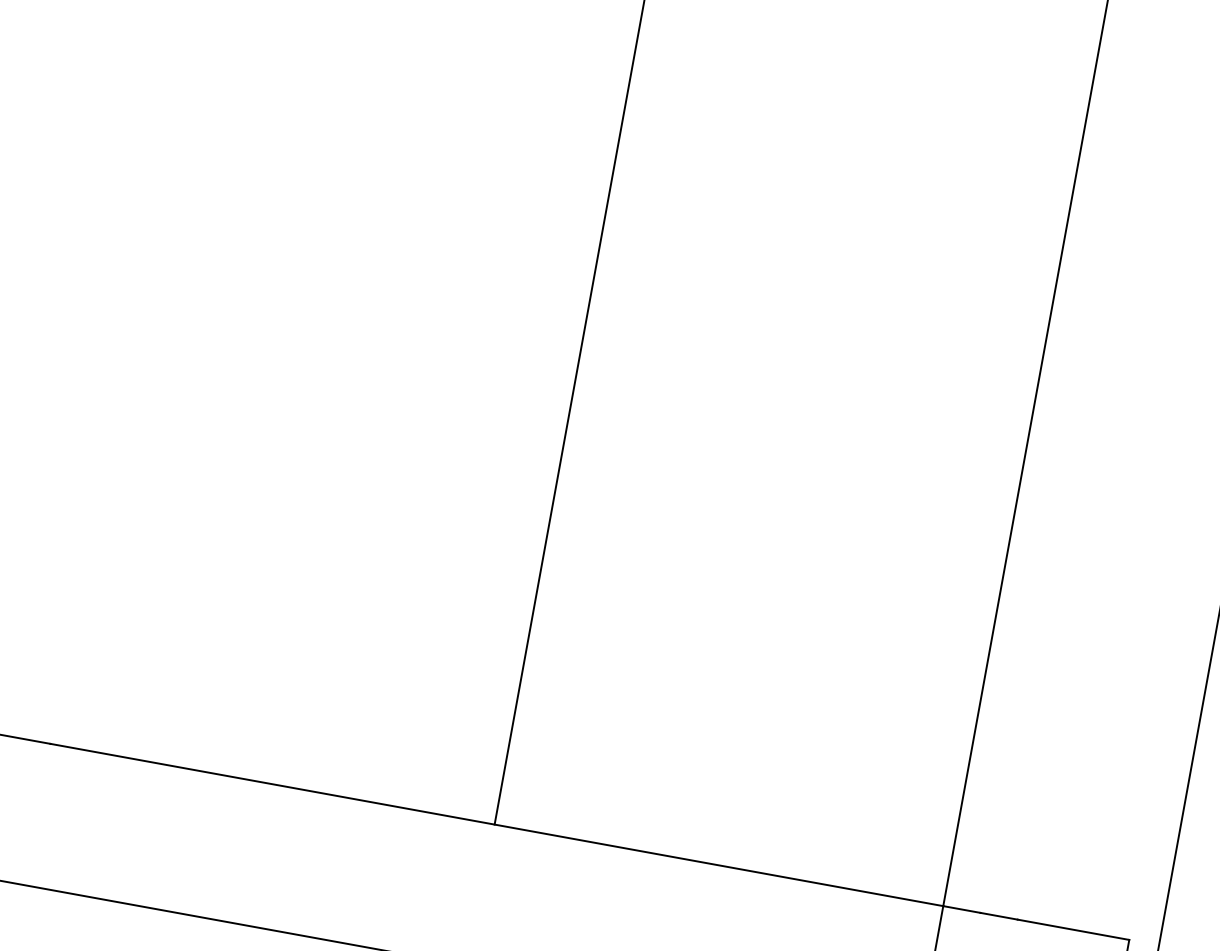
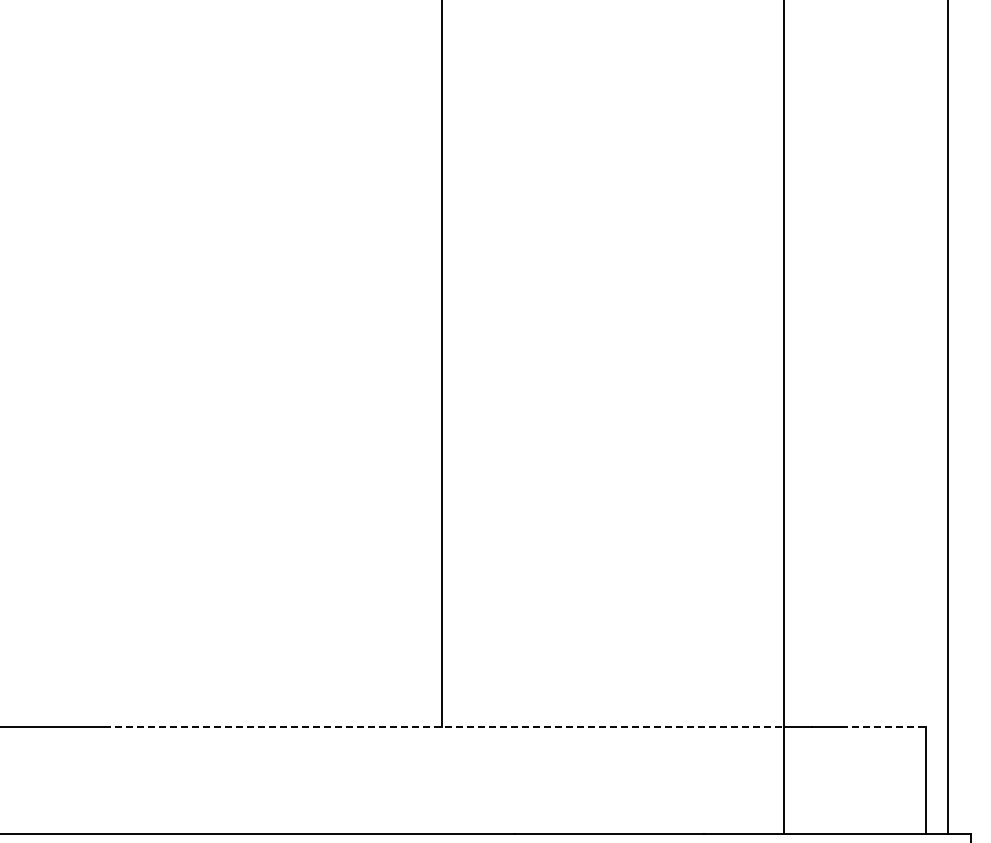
line: (497, 825) -> (444, 726), solid -> dashed
line: (1073, 929) -> (883, 726), solid -> dashed

